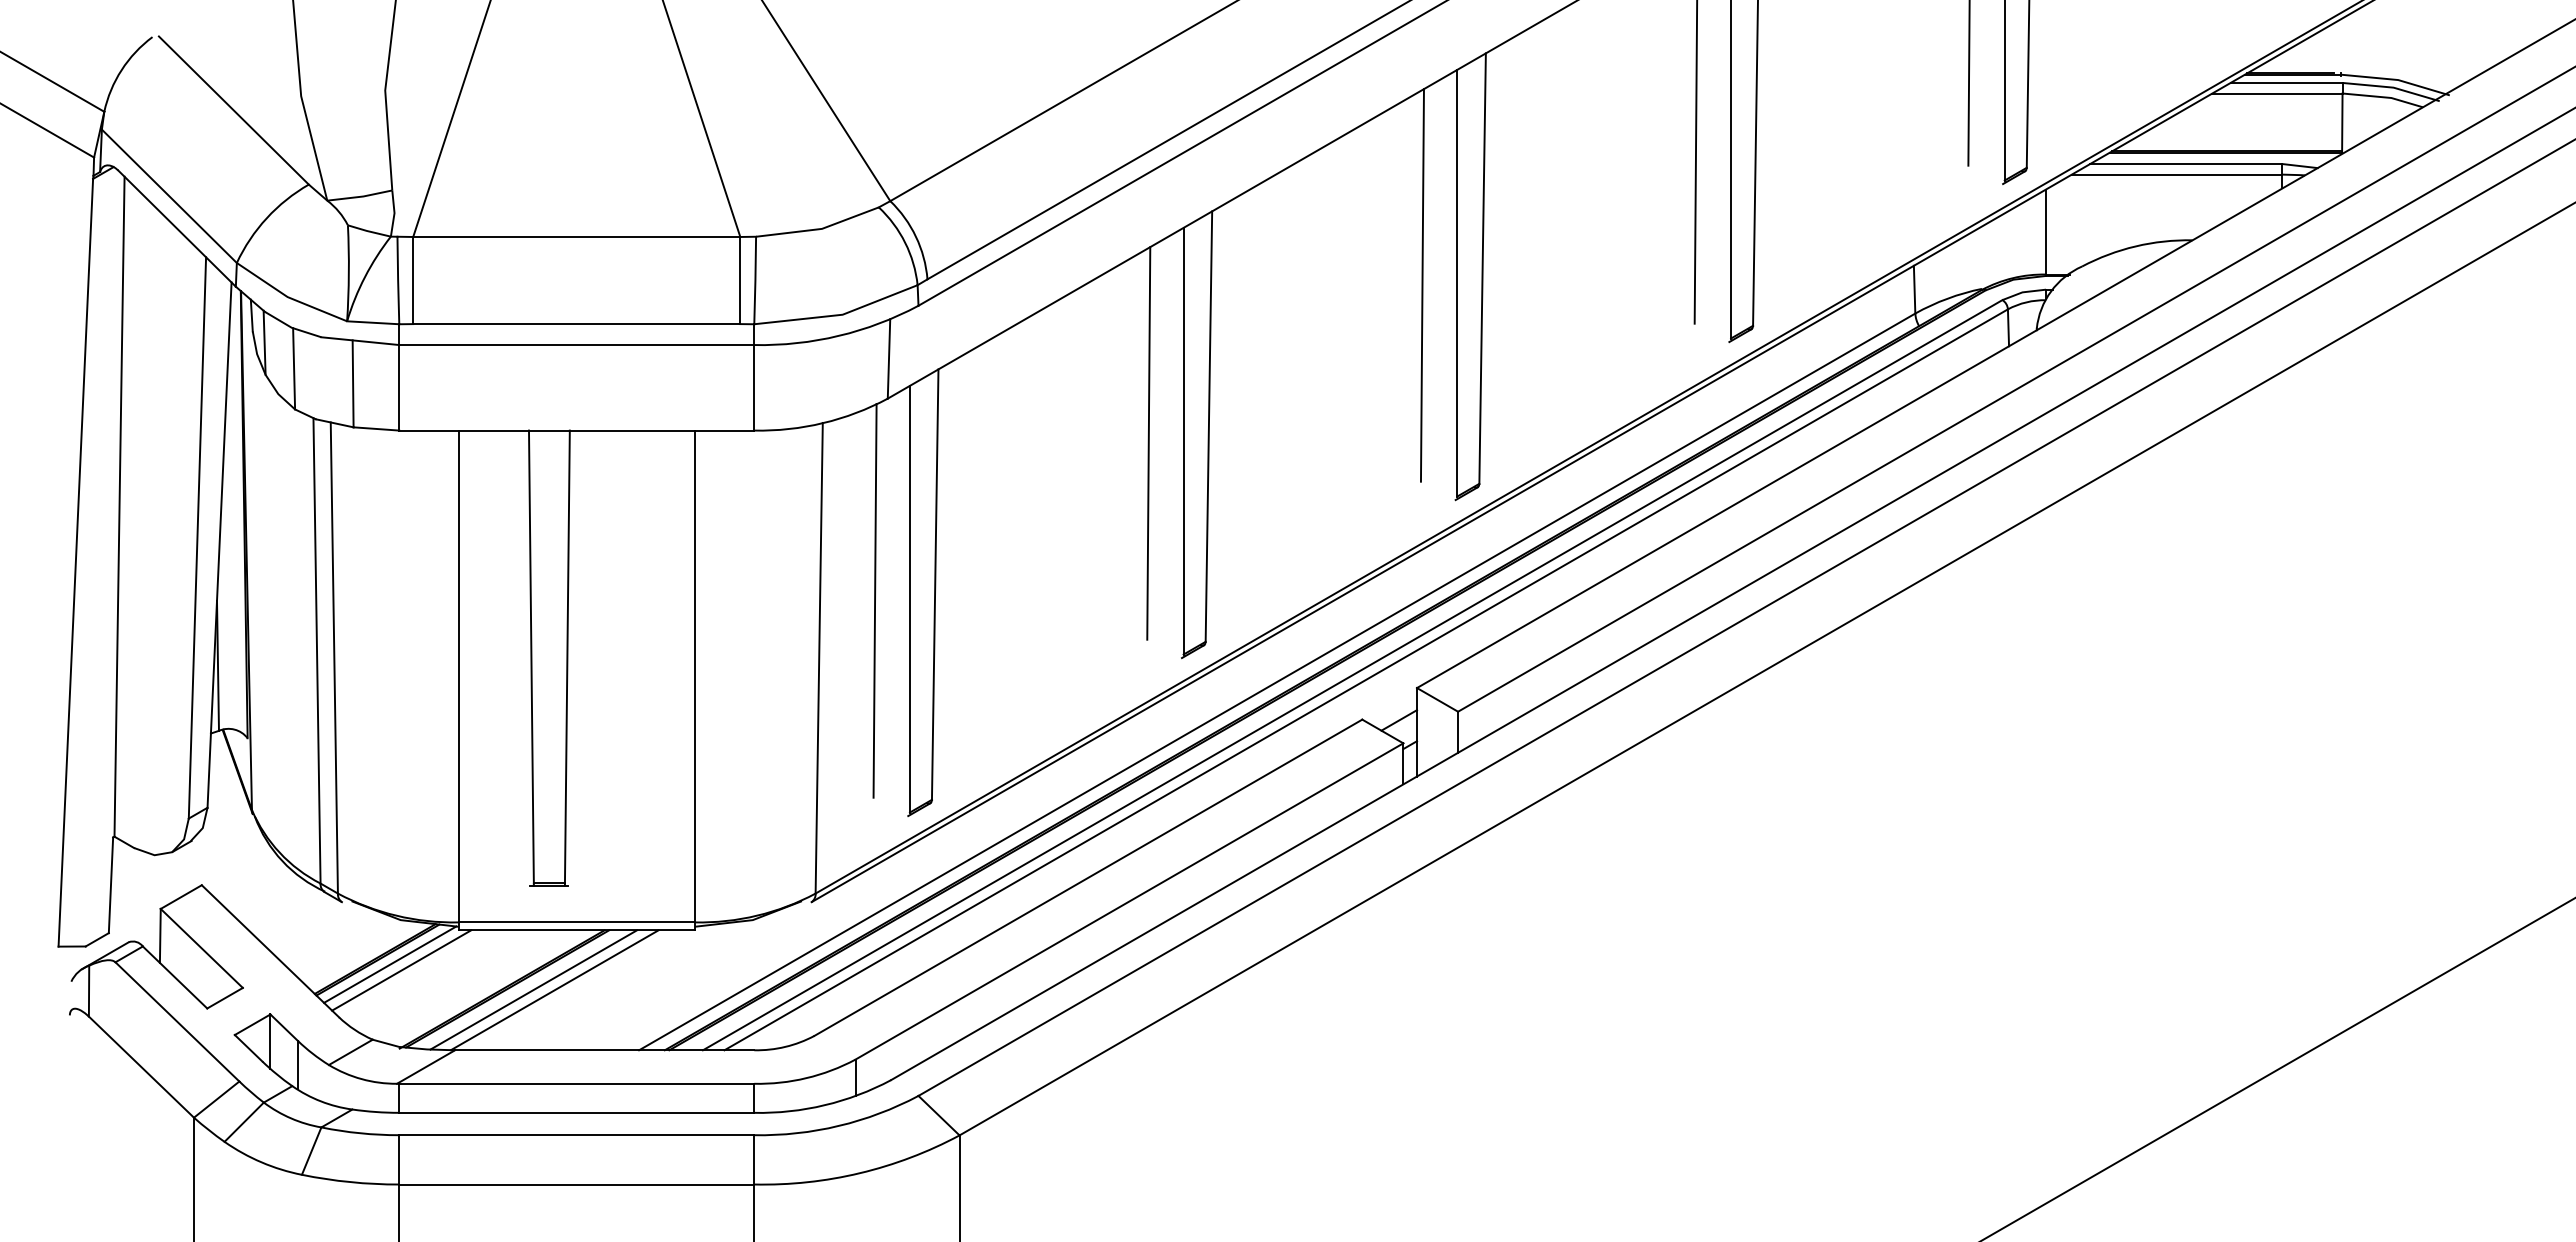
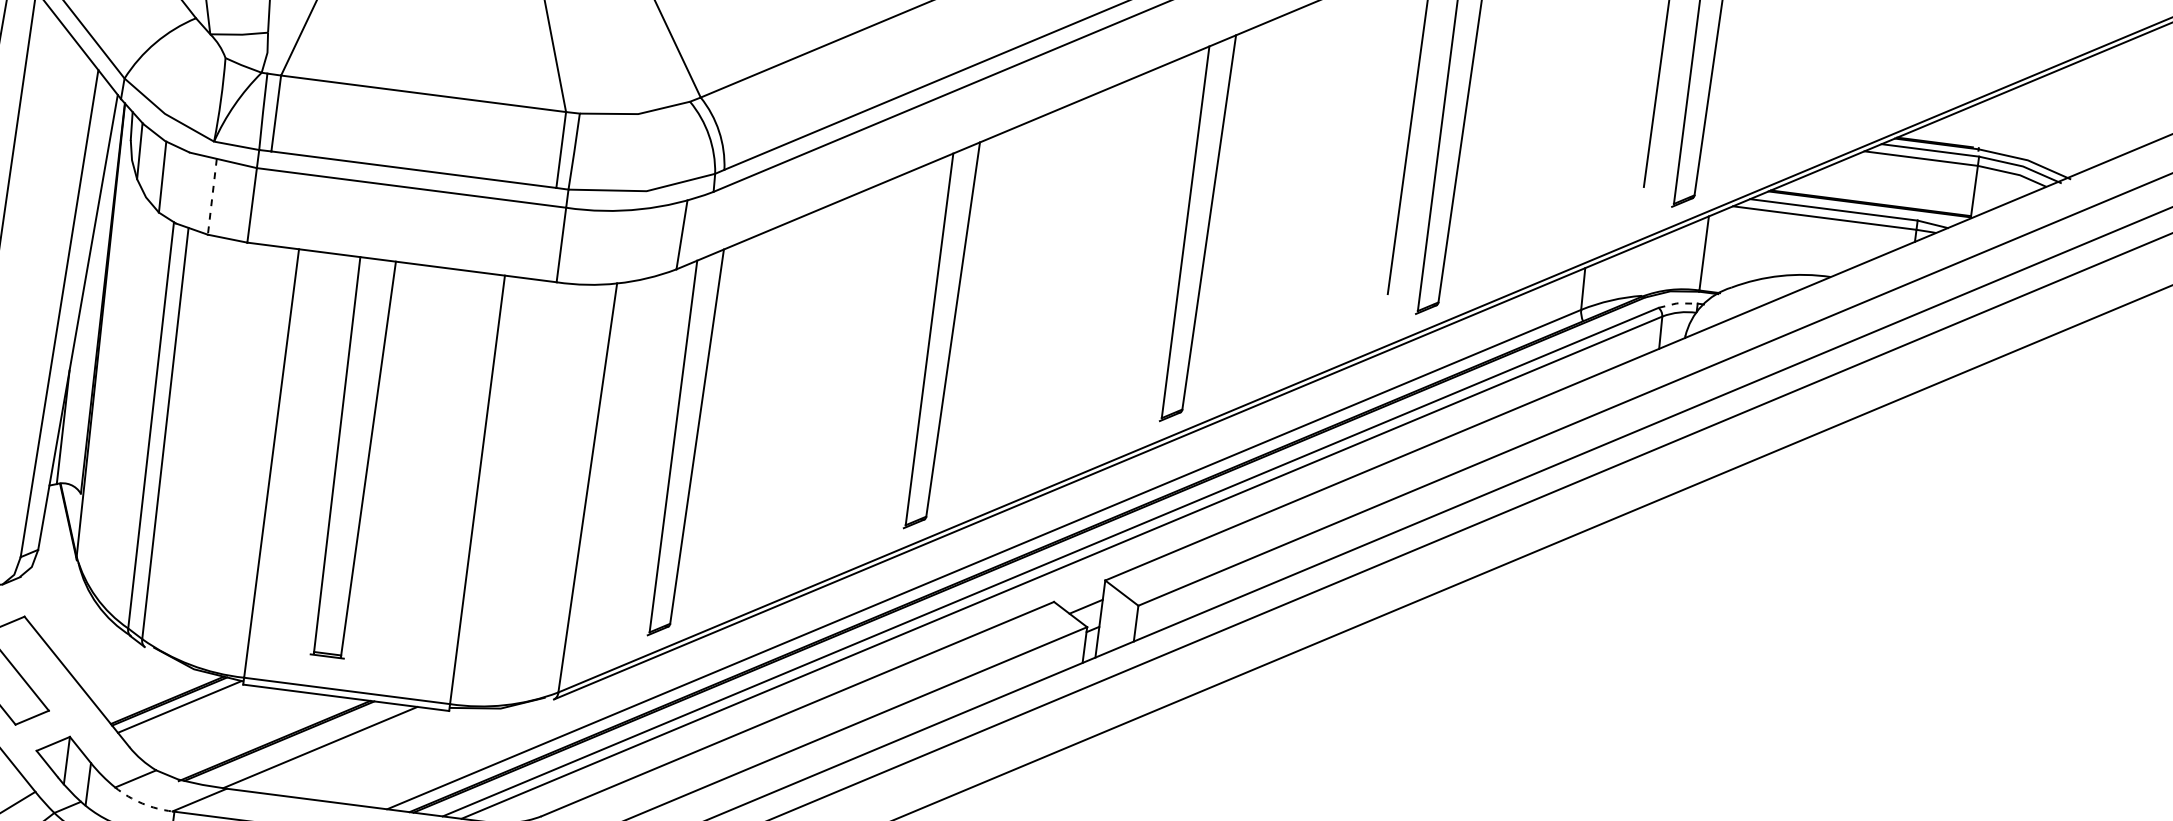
line: (1421, 285) -> (1154, 230), removed
line: (2023, 292) -> (1677, 303), solid -> dashed
line: (353, 384) -> (212, 197), solid -> dashed
line: (1148, 443) -> (898, 337), removed
line: (874, 600) -> (642, 443), removed
line: (401, 970) -> (189, 713), removed
line: (533, 989) -> (301, 744), removed
arc: (361, 1079) -> (142, 803), solid -> dashed

